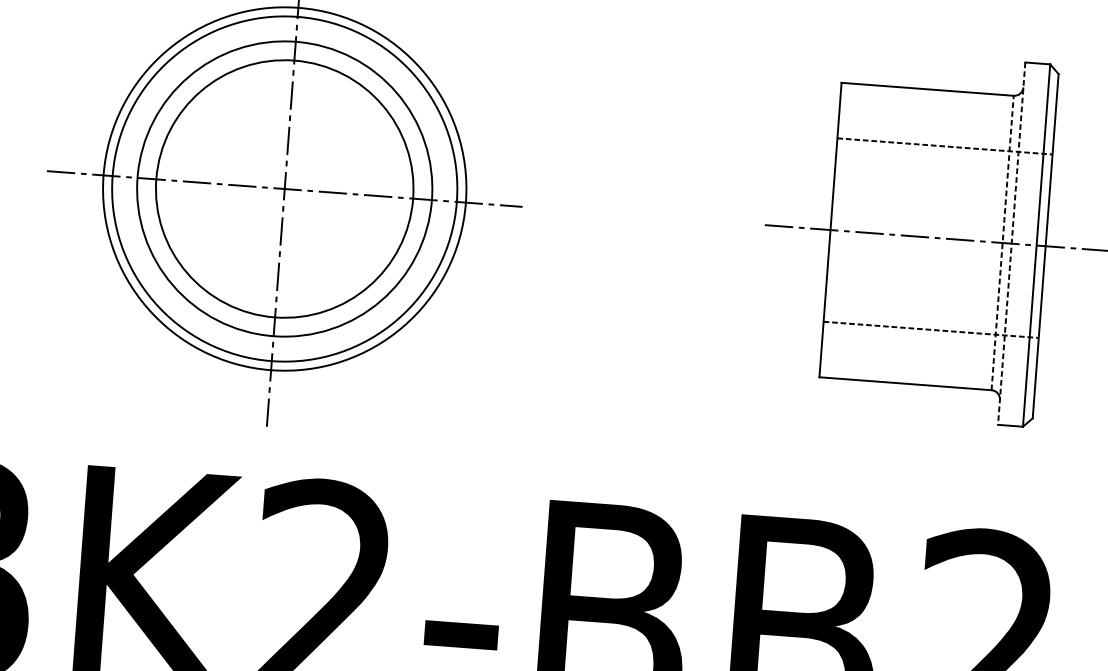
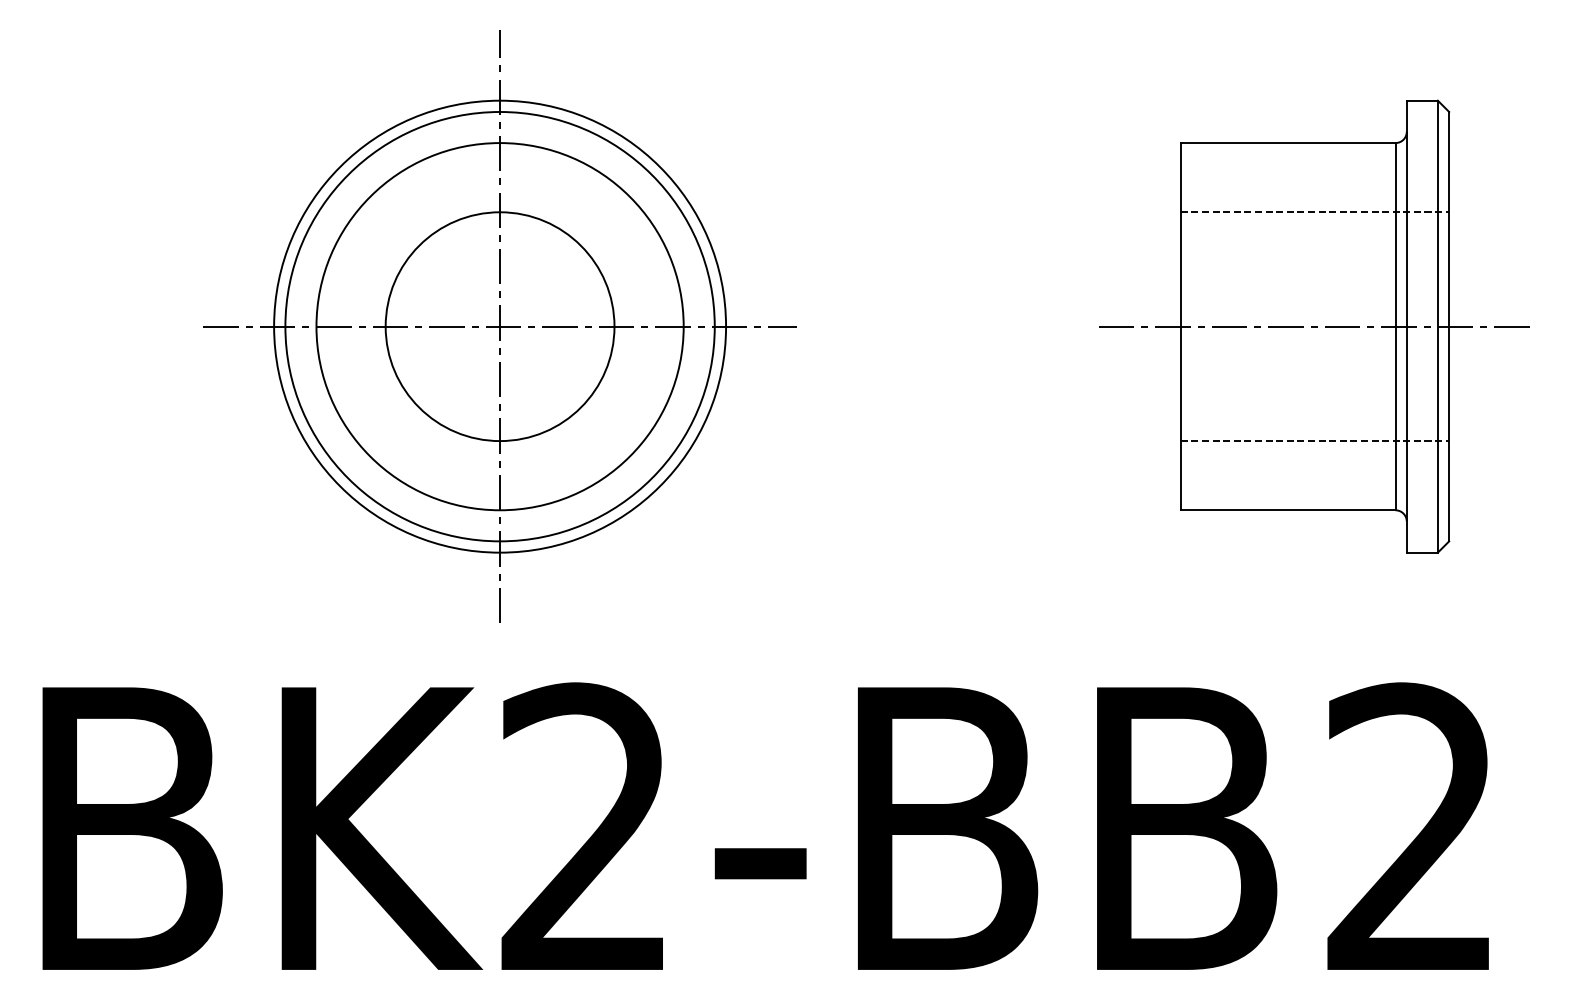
circle: (284, 188) -> (499, 326), size x0.71
line: (1002, 242) -> (1395, 326), dashed -> solid
line: (1011, 243) -> (1406, 326), dashed -> solid

